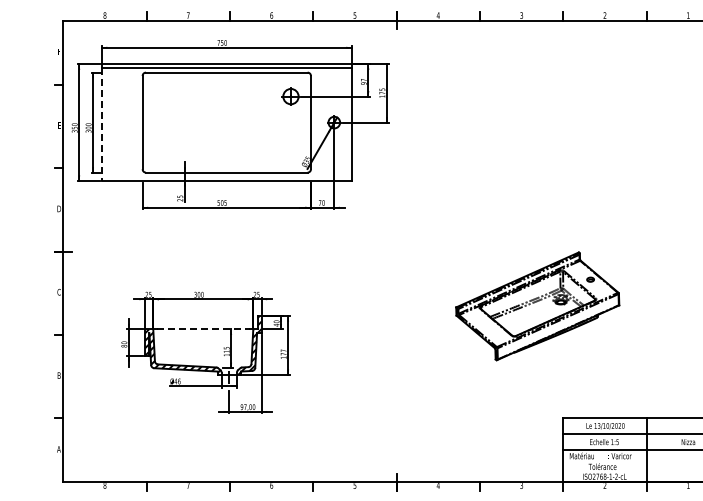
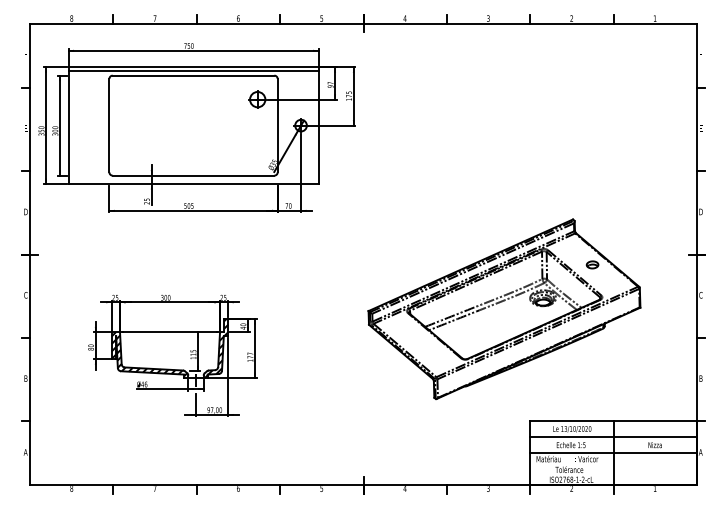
line: (101, 125) -> (68, 128), dashed -> solid
part: (537, 306) -> (504, 309), size x1.67
line: (203, 329) -> (170, 332), dashed -> solid

